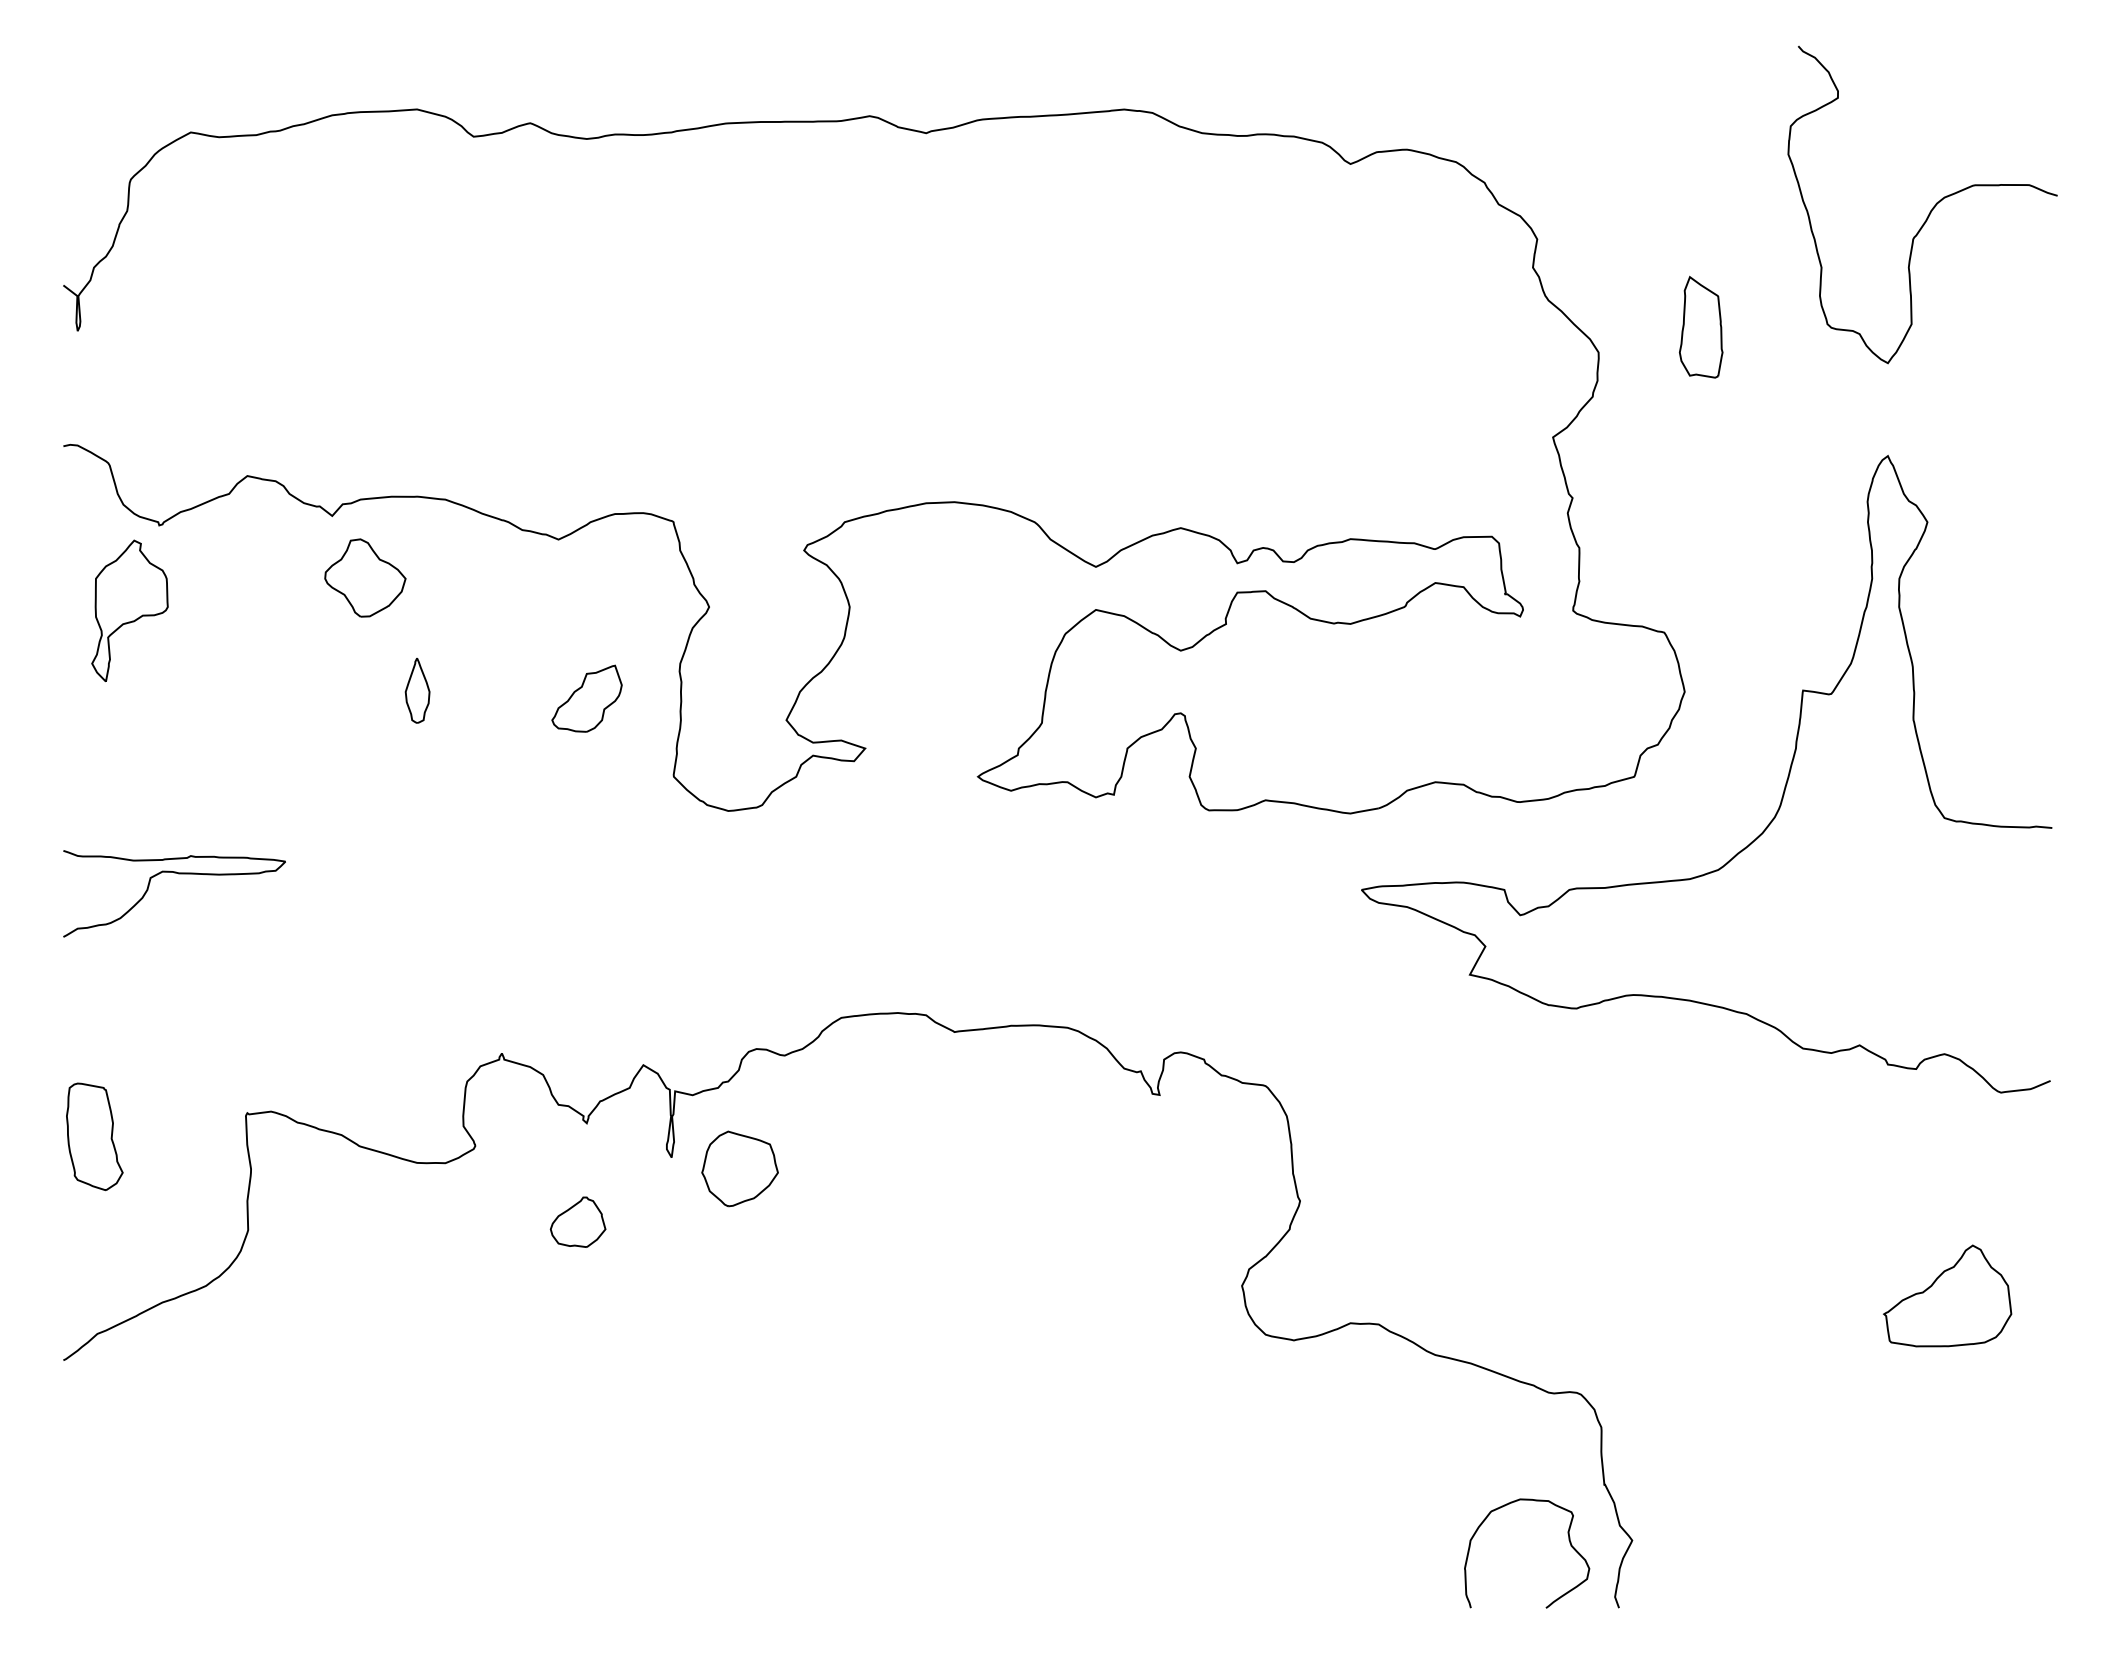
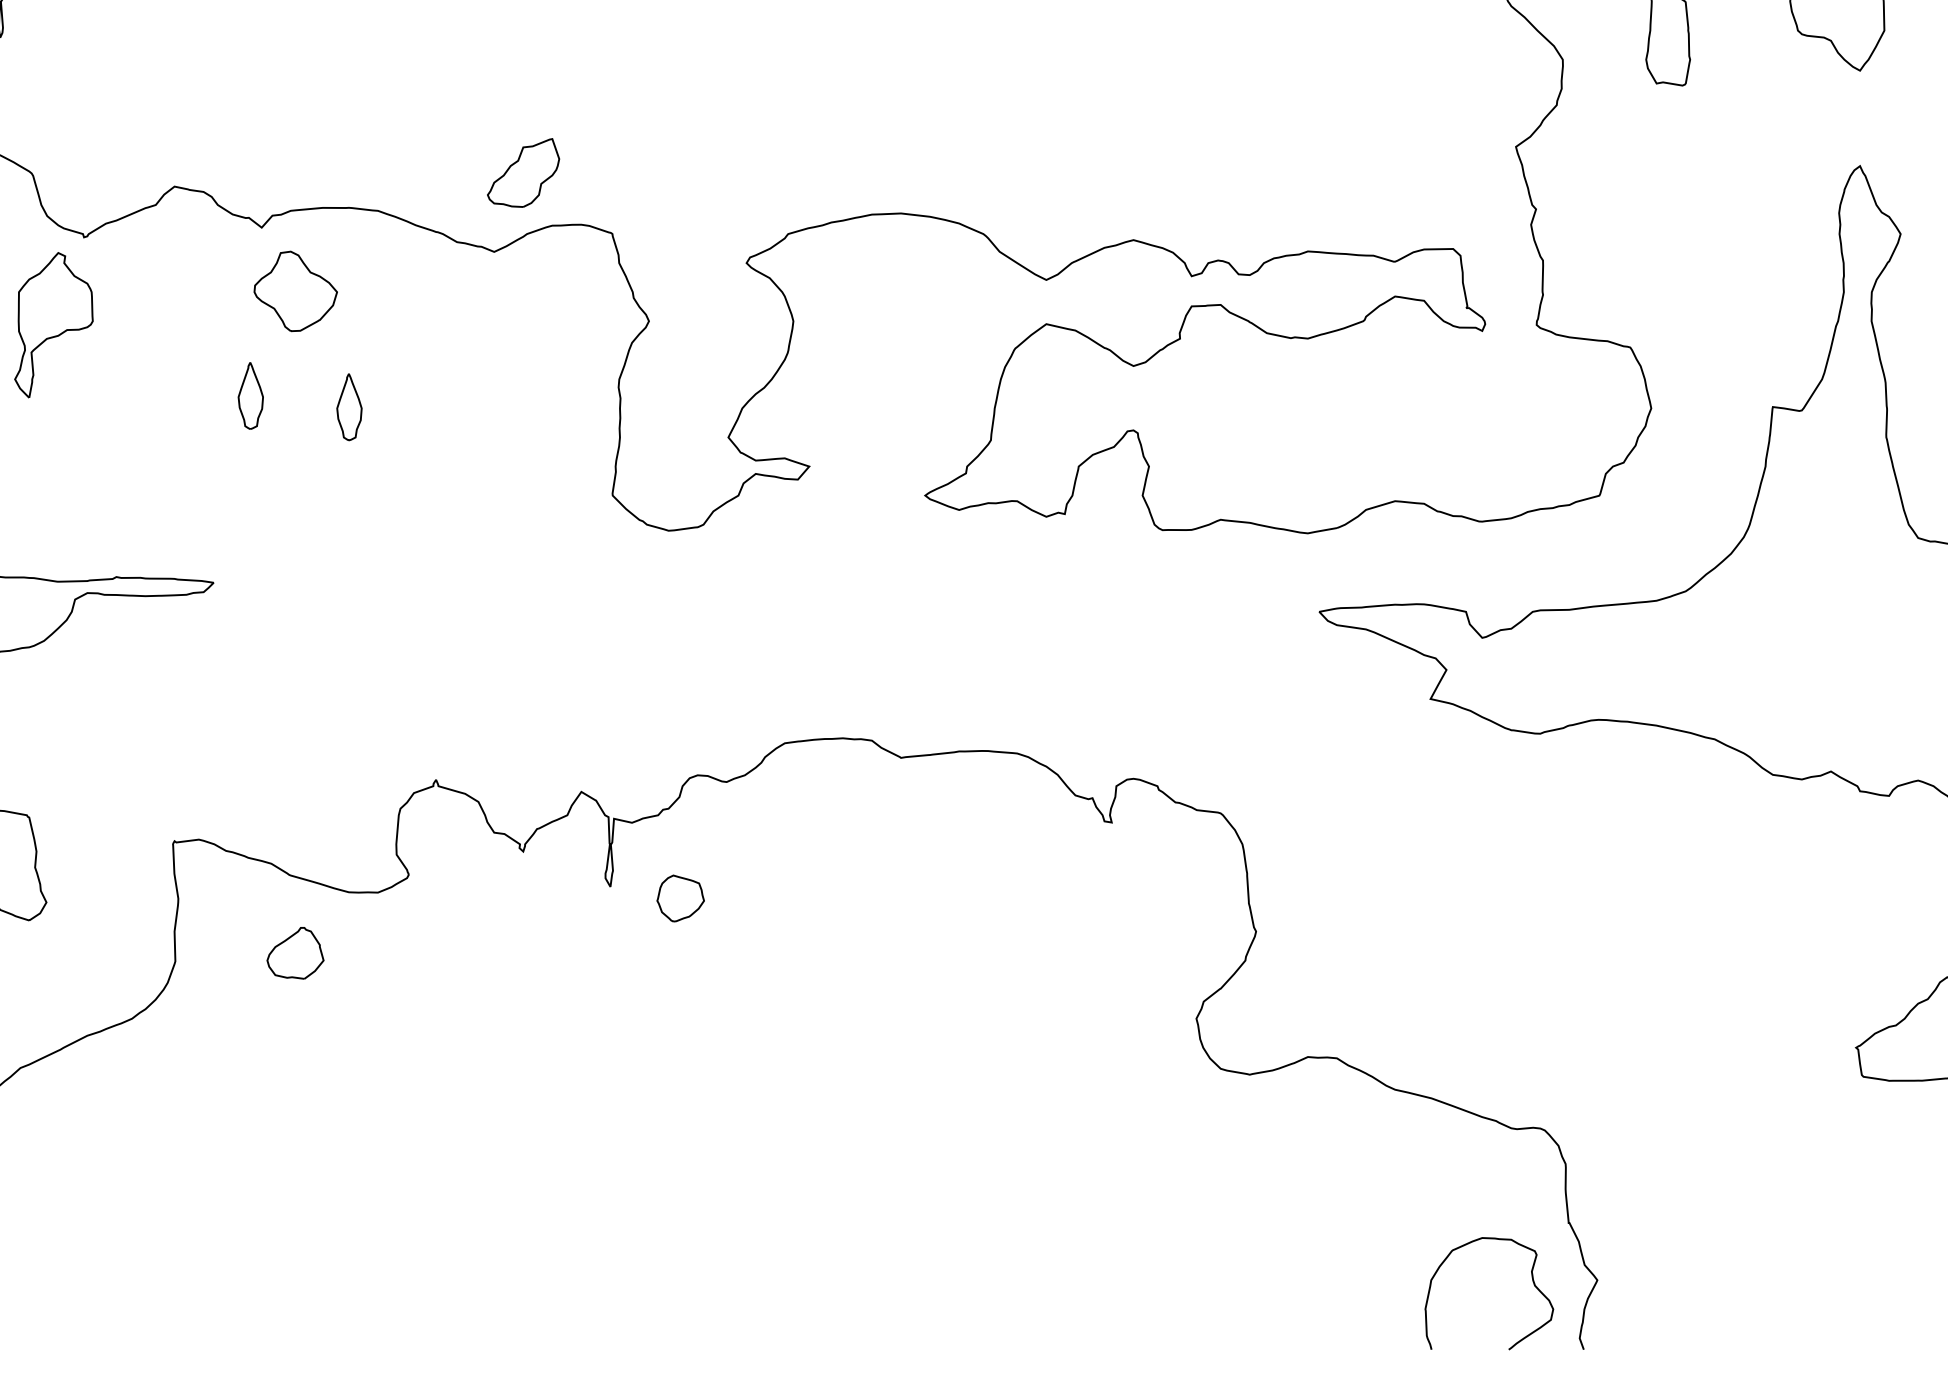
part: (321, 679) -> (250, 395), added
part: (586, 698) -> (522, 172), moved
part: (739, 1168) -> (680, 898), size x0.6
part: (577, 1221) -> (294, 952), moved

